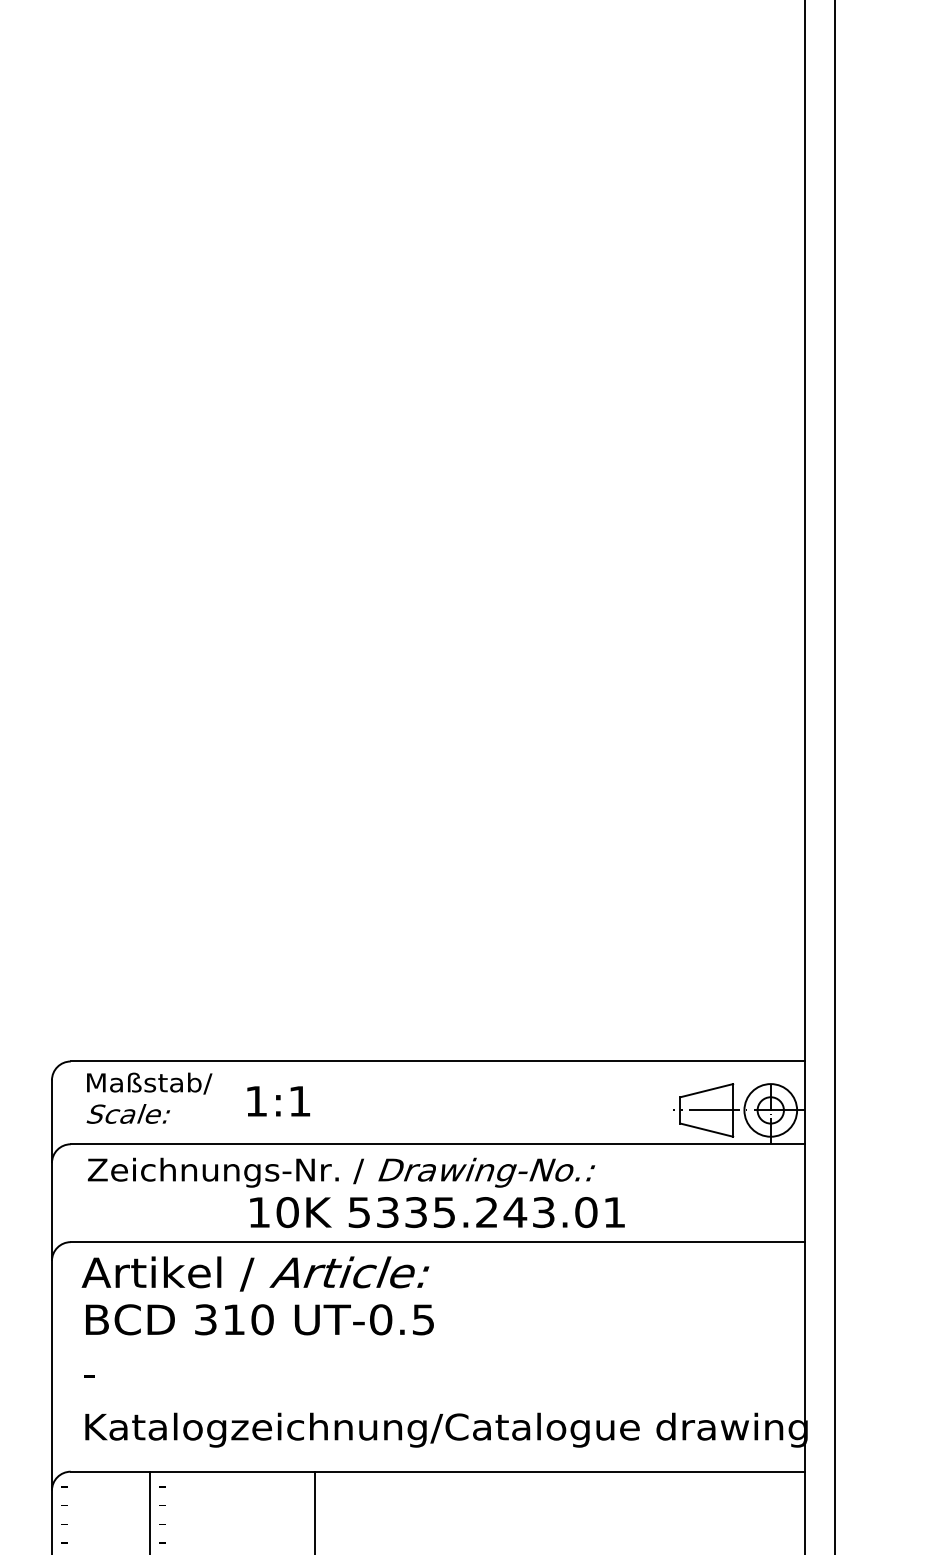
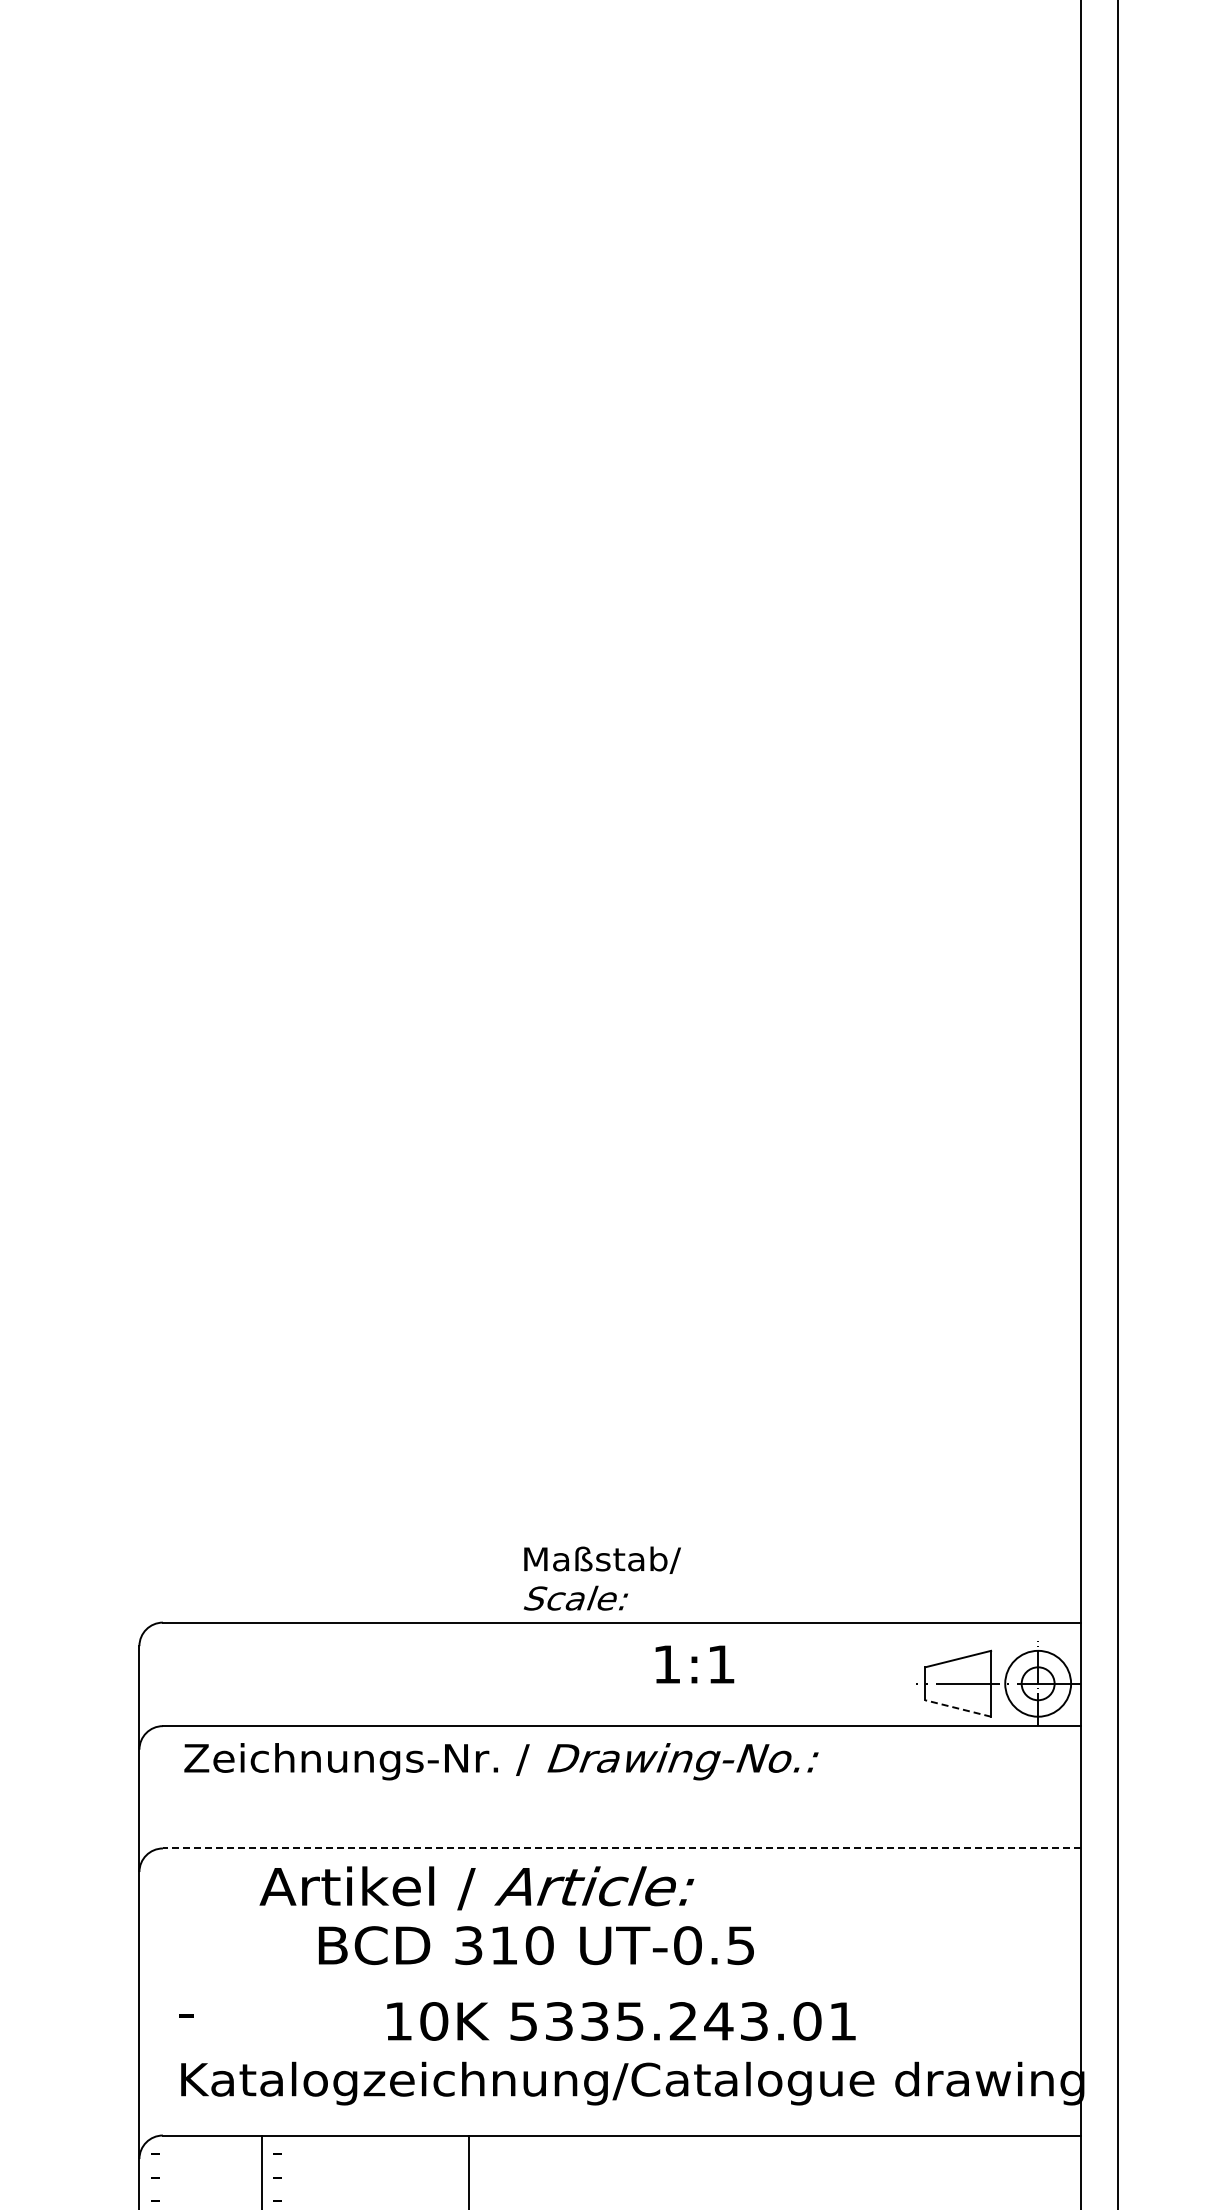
text: (149, 1098) -> (602, 1578), moved
text: (278, 1101) -> (694, 1664), moved
line: (707, 1130) -> (958, 1708), solid -> dashed
text: (437, 1212) -> (621, 2021), moved
line: (437, 1242) -> (621, 1848), solid -> dashed
text: (255, 1274) -> (476, 1888), moved
text: (259, 1319) -> (536, 1945), moved

